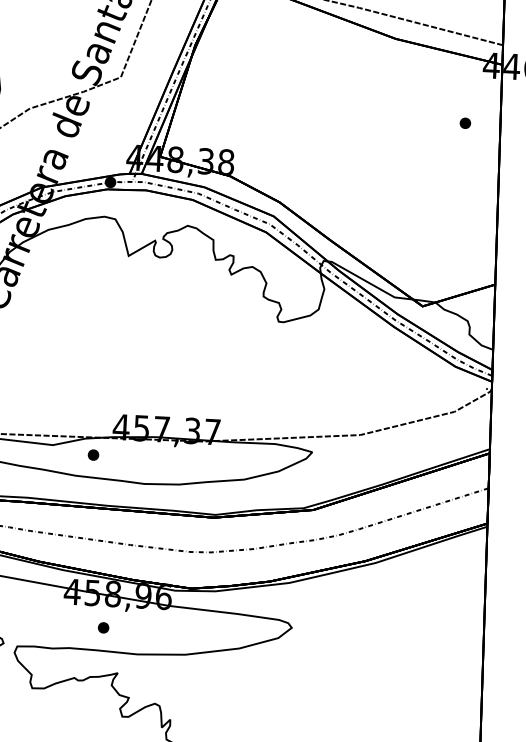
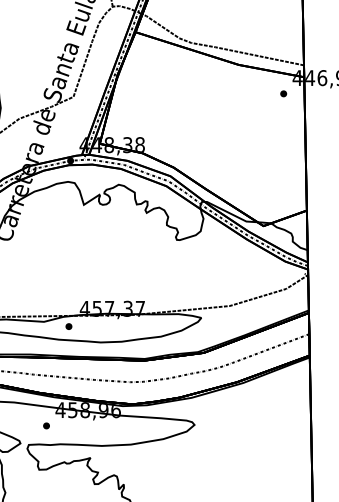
part: (465, 122) -> (283, 93), moved
part: (103, 627) -> (46, 425), moved

